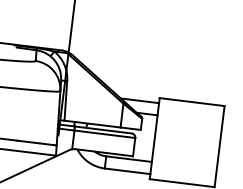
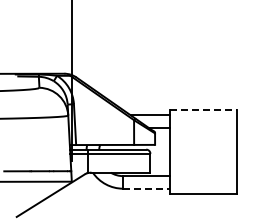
line: (191, 102) -> (203, 110), solid -> dashed
line: (127, 171) -> (146, 188), solid -> dashed

